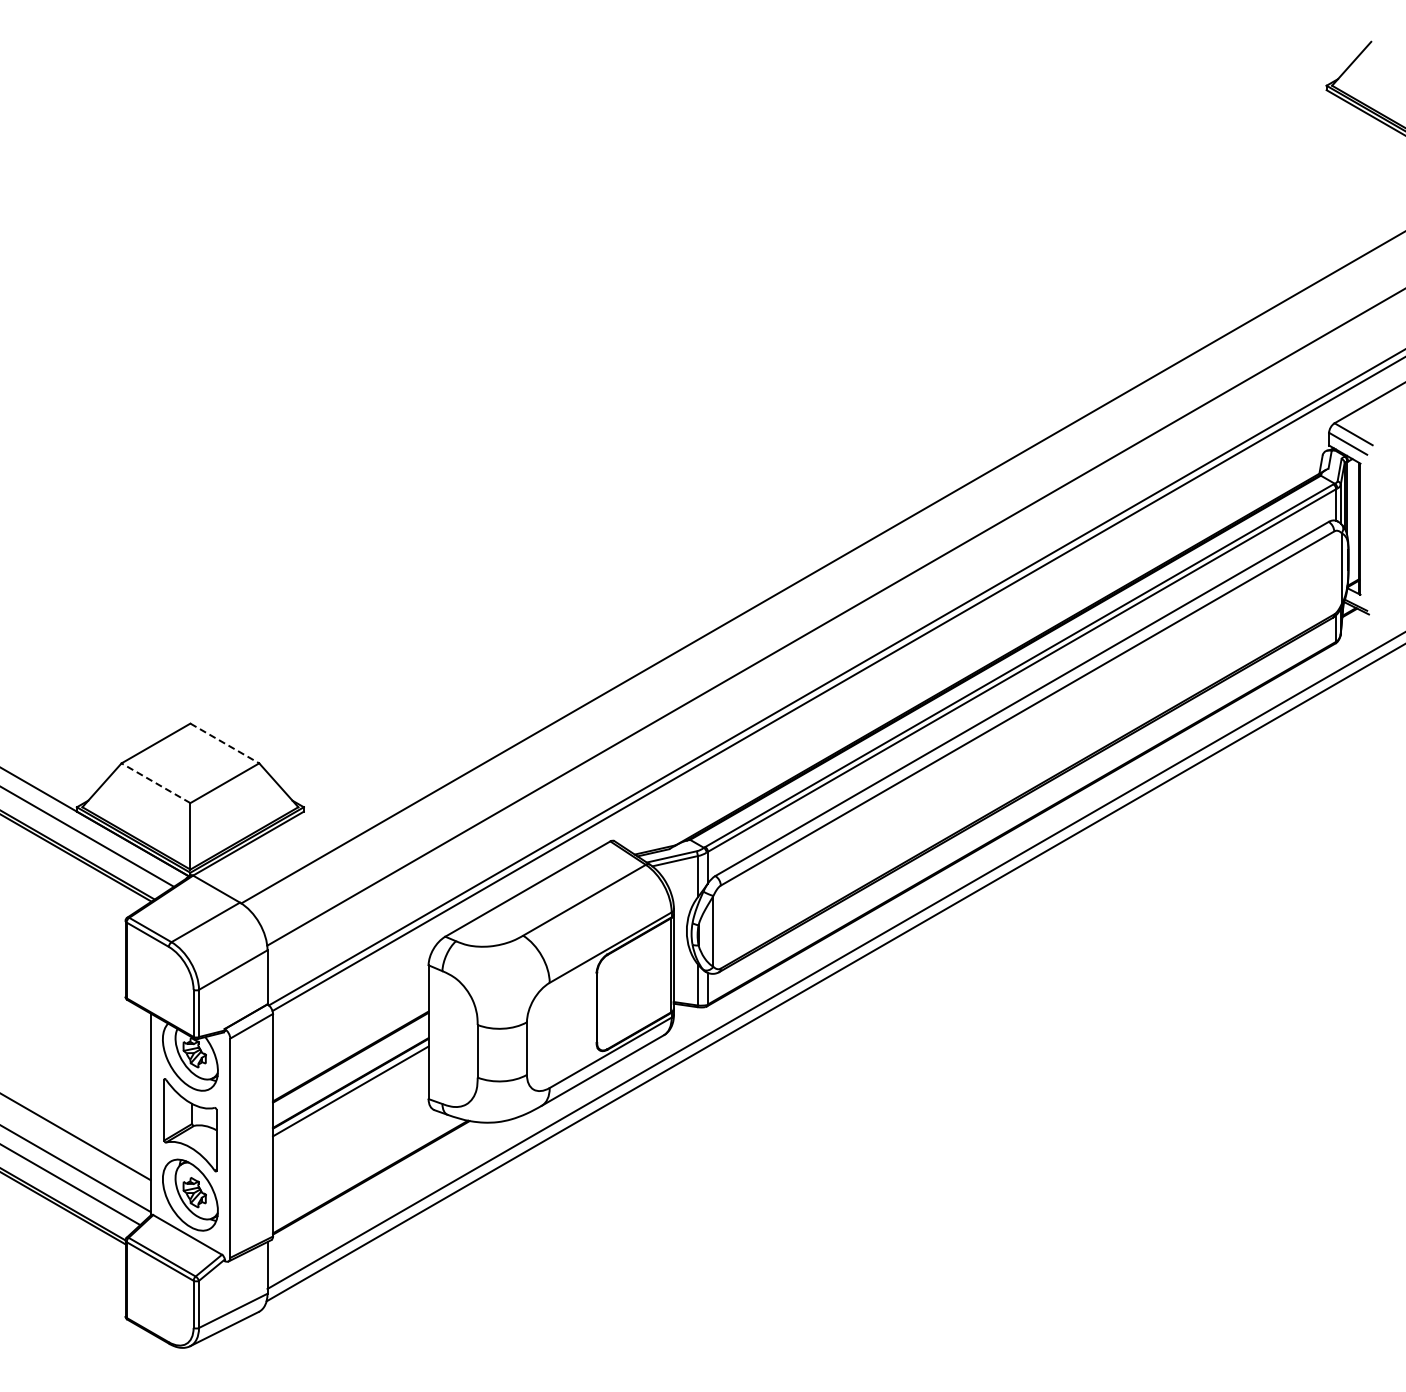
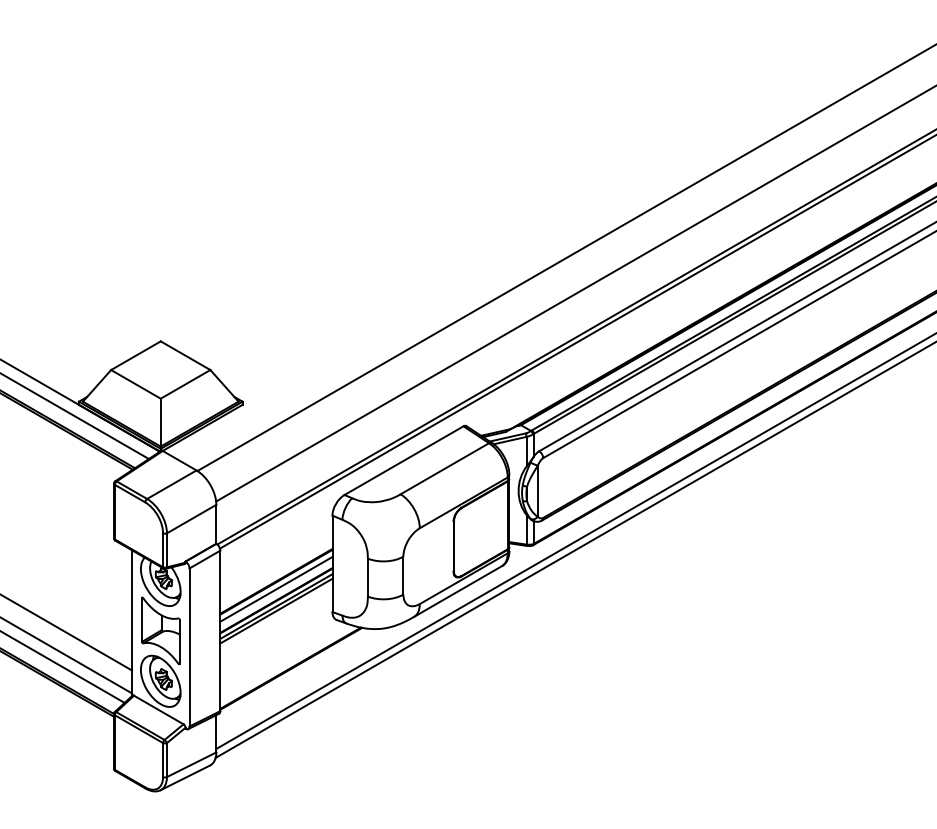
line: (224, 743) -> (185, 355), dashed -> solid
line: (156, 783) -> (136, 384), dashed -> solid
line: (350, 1067) -> (276, 589), added
line: (350, 1097) -> (276, 610), added

